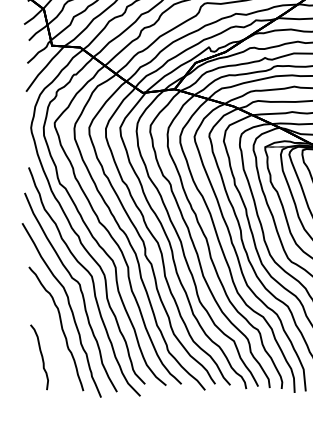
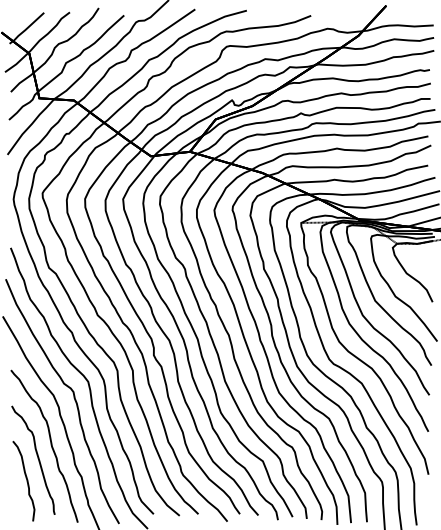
curve: (50, 338) -> (37, 458), added

